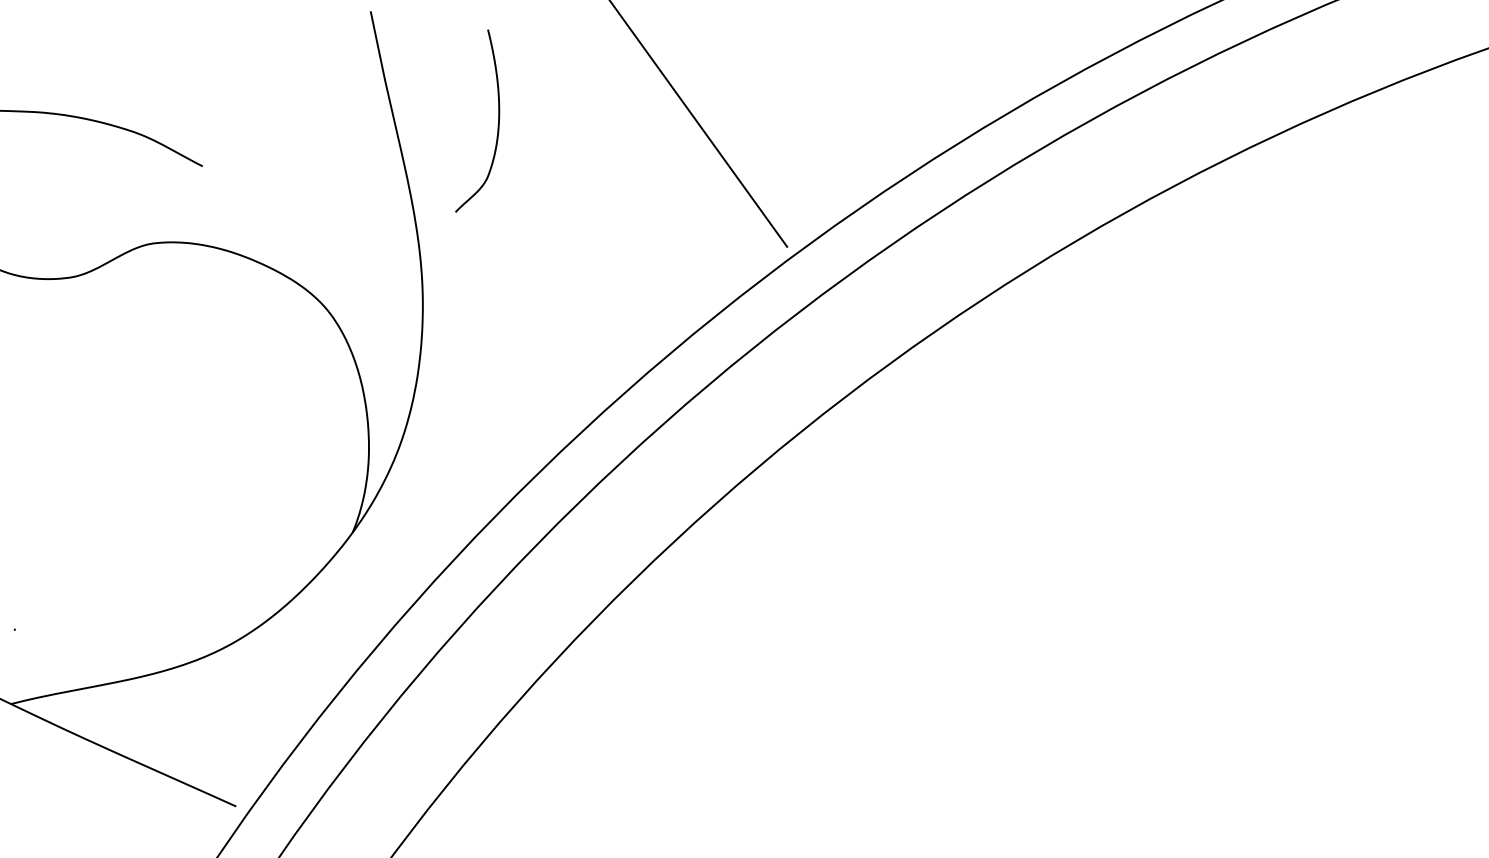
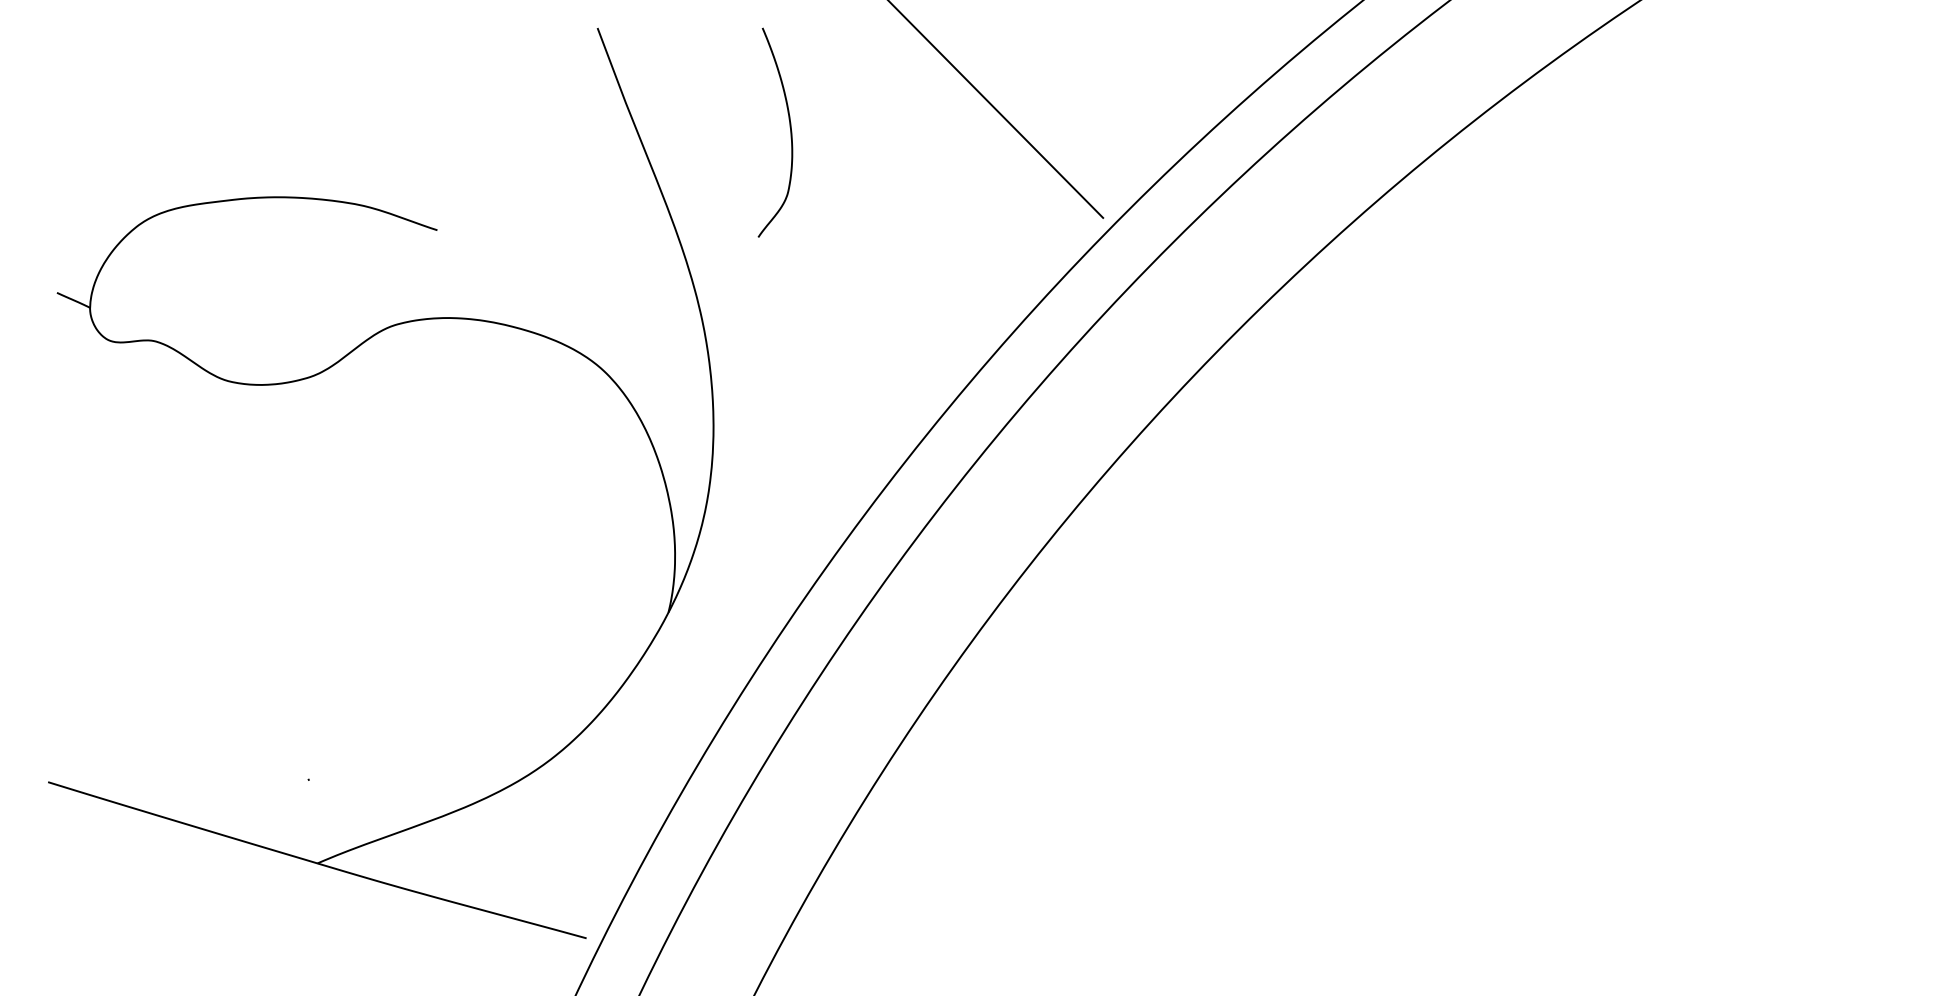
curve: (497, 120) -> (789, 127), moved

